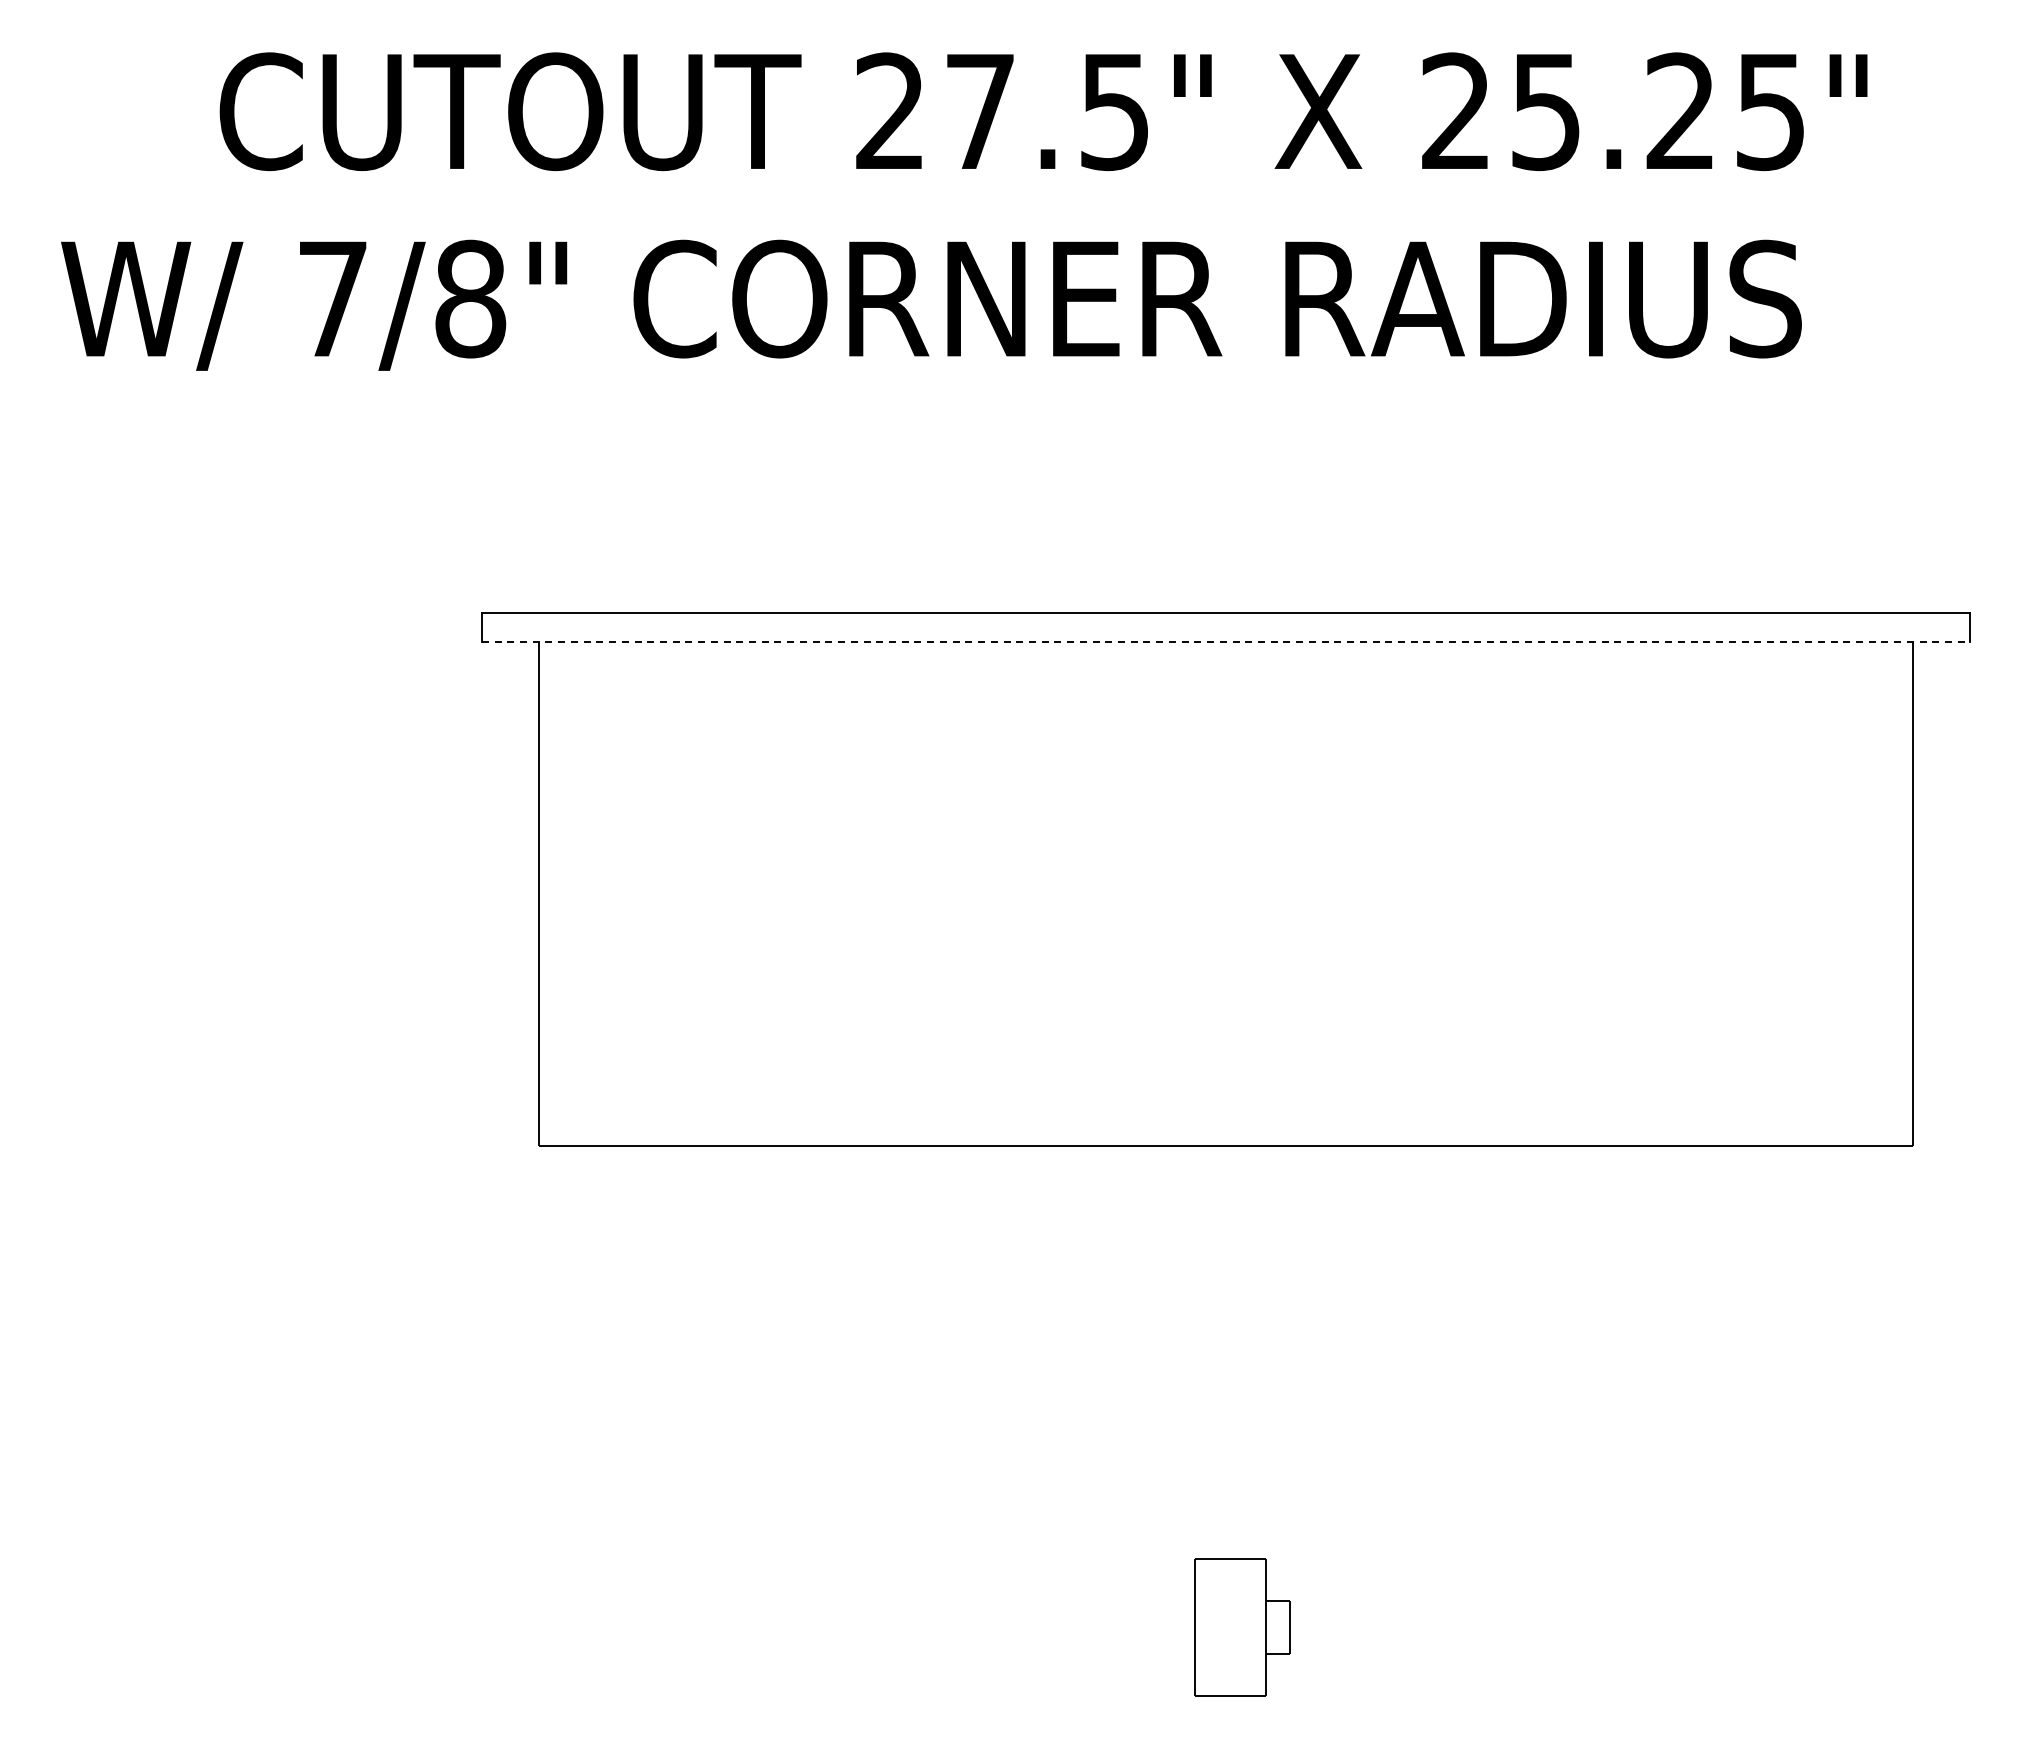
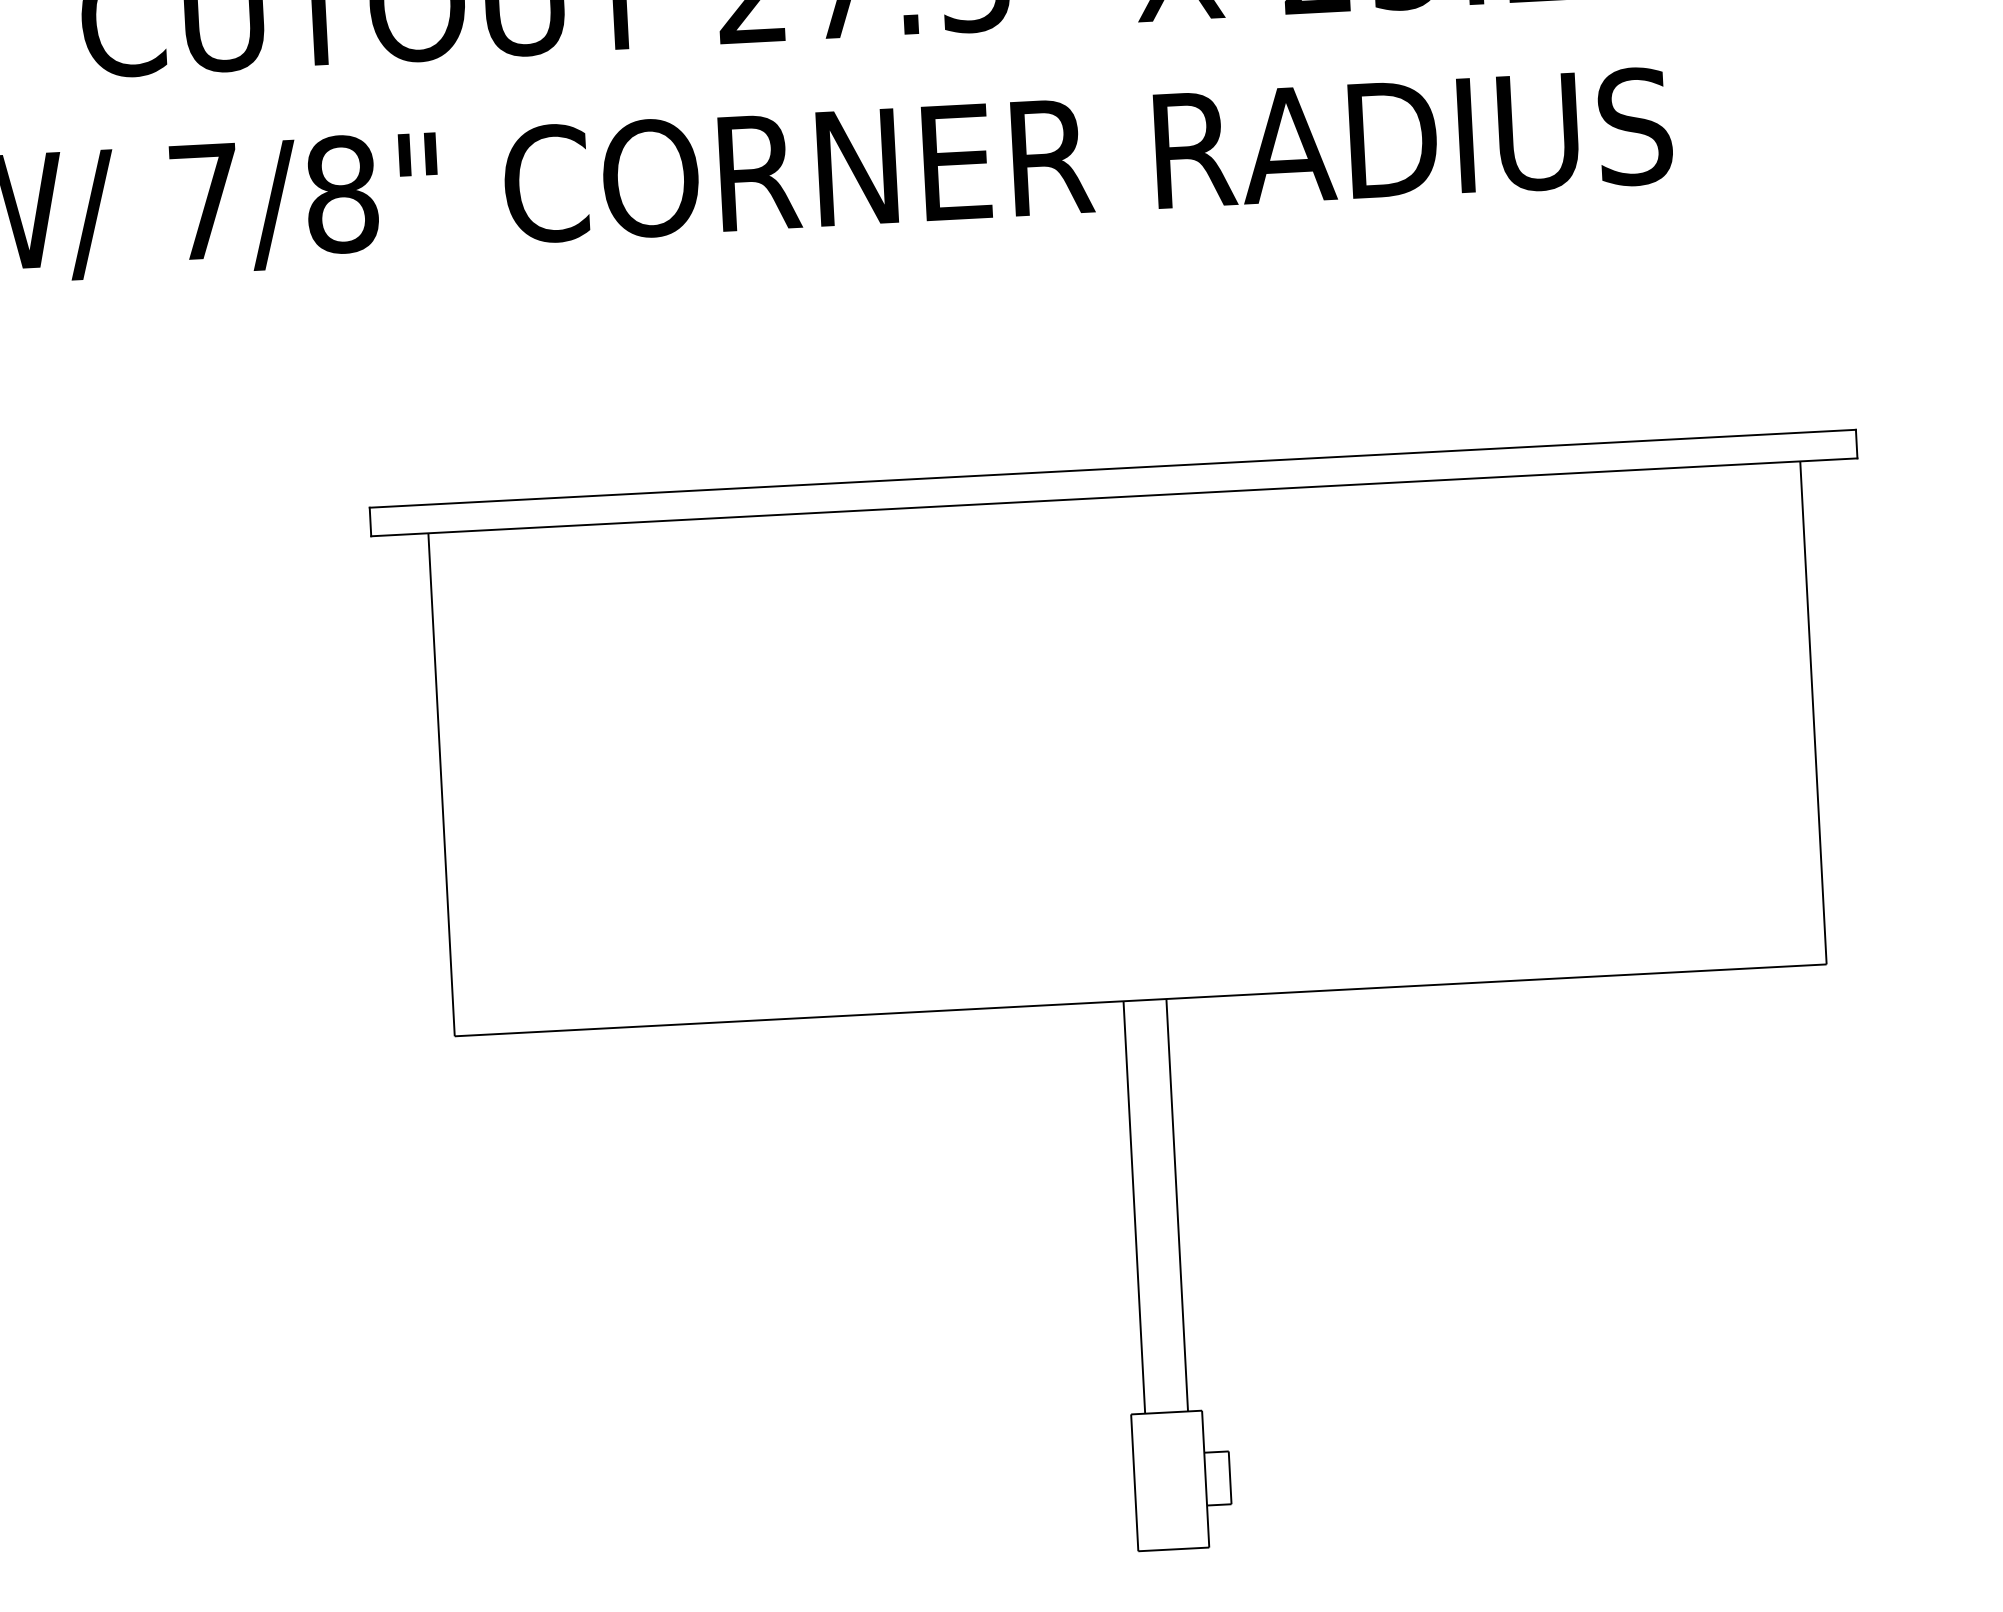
line: (1226, 641) -> (1114, 496), dashed -> solid
line: (1208, 1351) -> (1134, 1206), added
line: (1251, 1351) -> (1176, 1204), added

